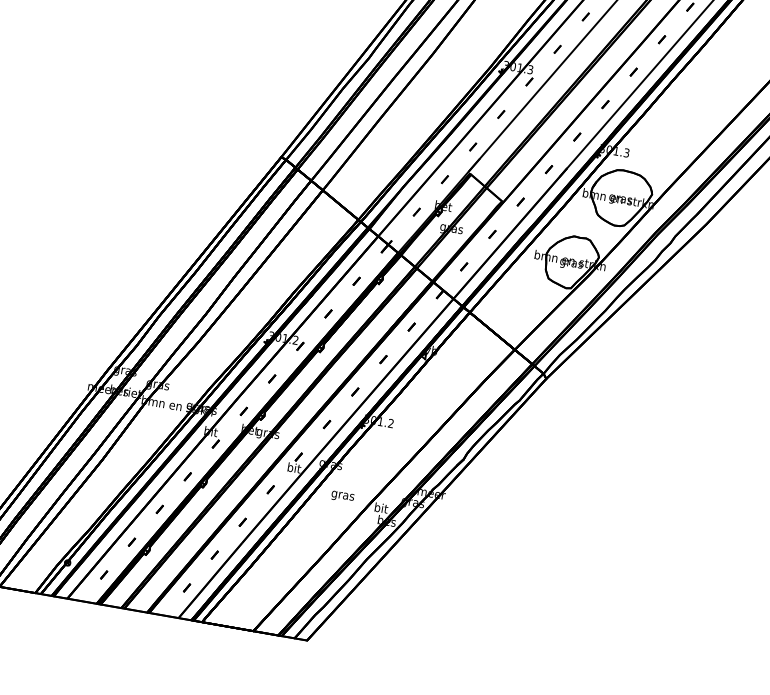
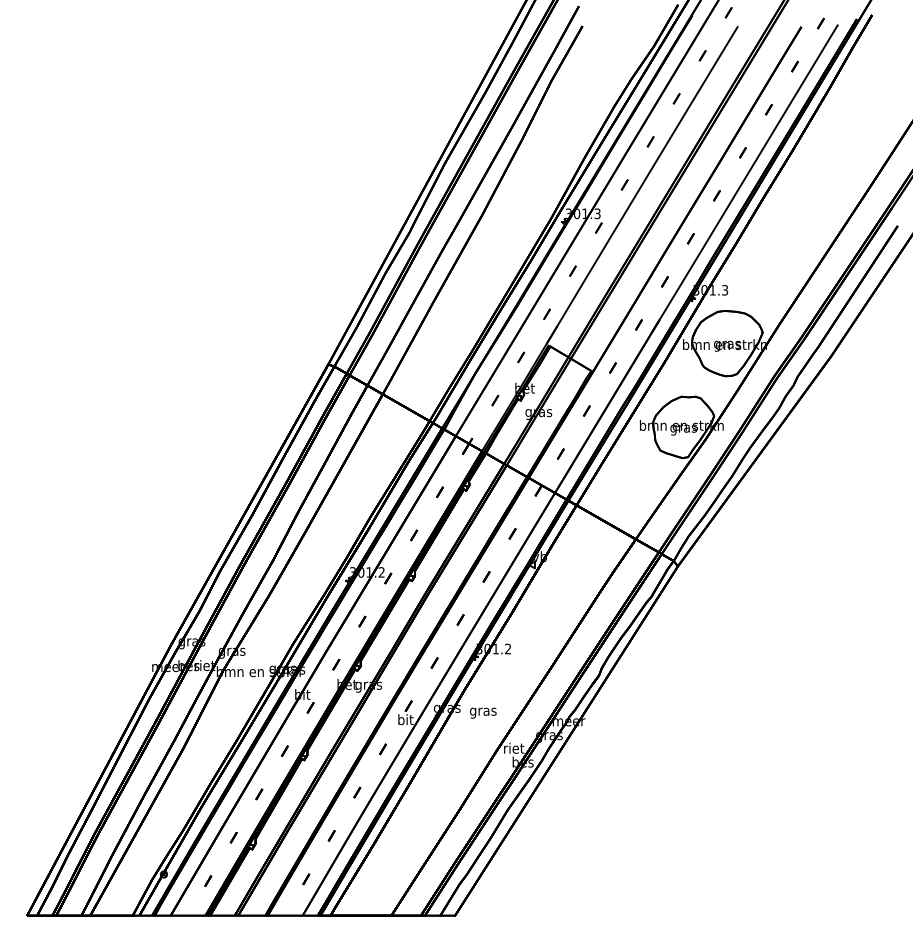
text: (343, 496) -> (483, 712), moved
text: (381, 507) -> (514, 747), bit -> riet

